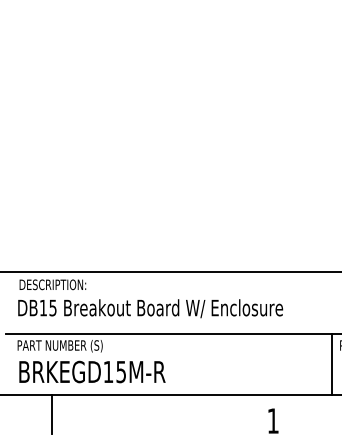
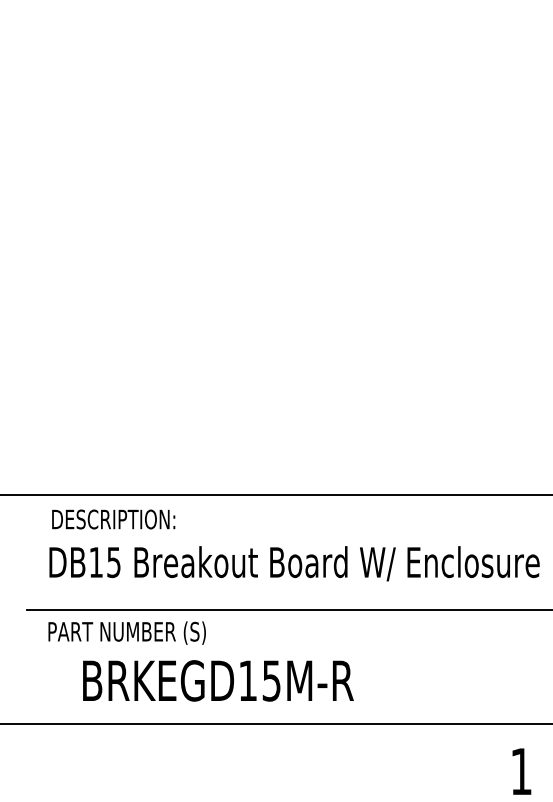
text: (92, 371) -> (218, 679), moved
line: (51, 414) -> (111, 759), removed

